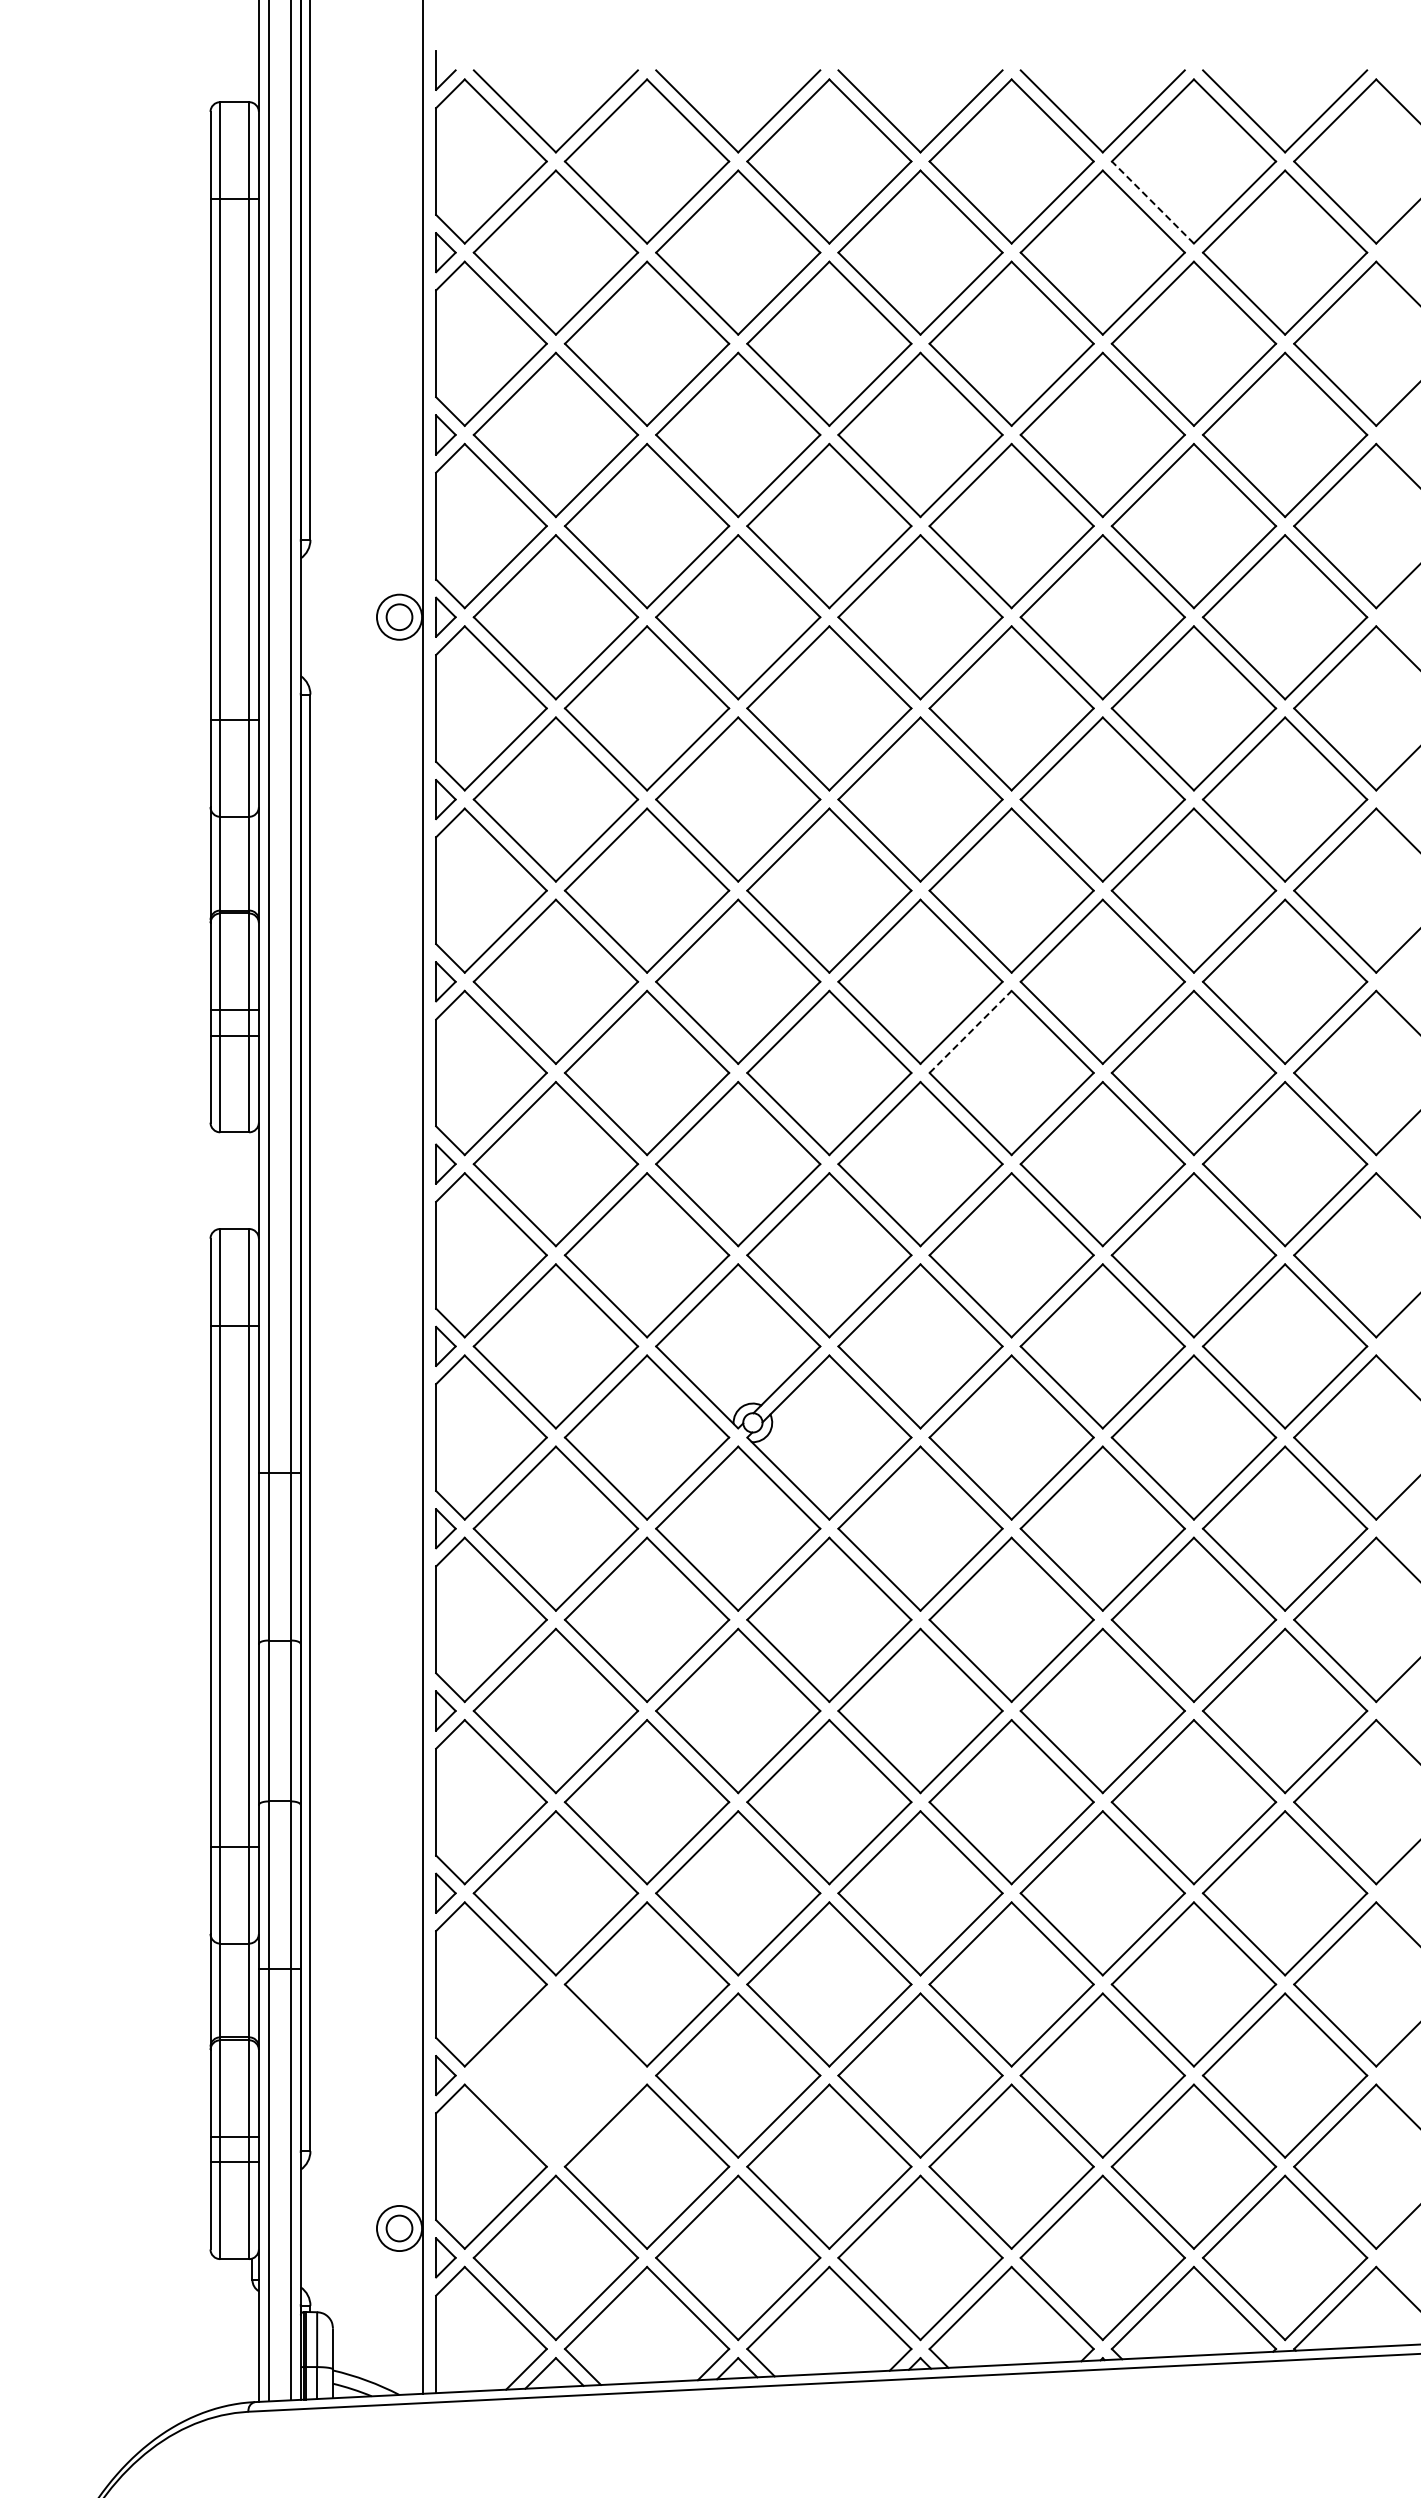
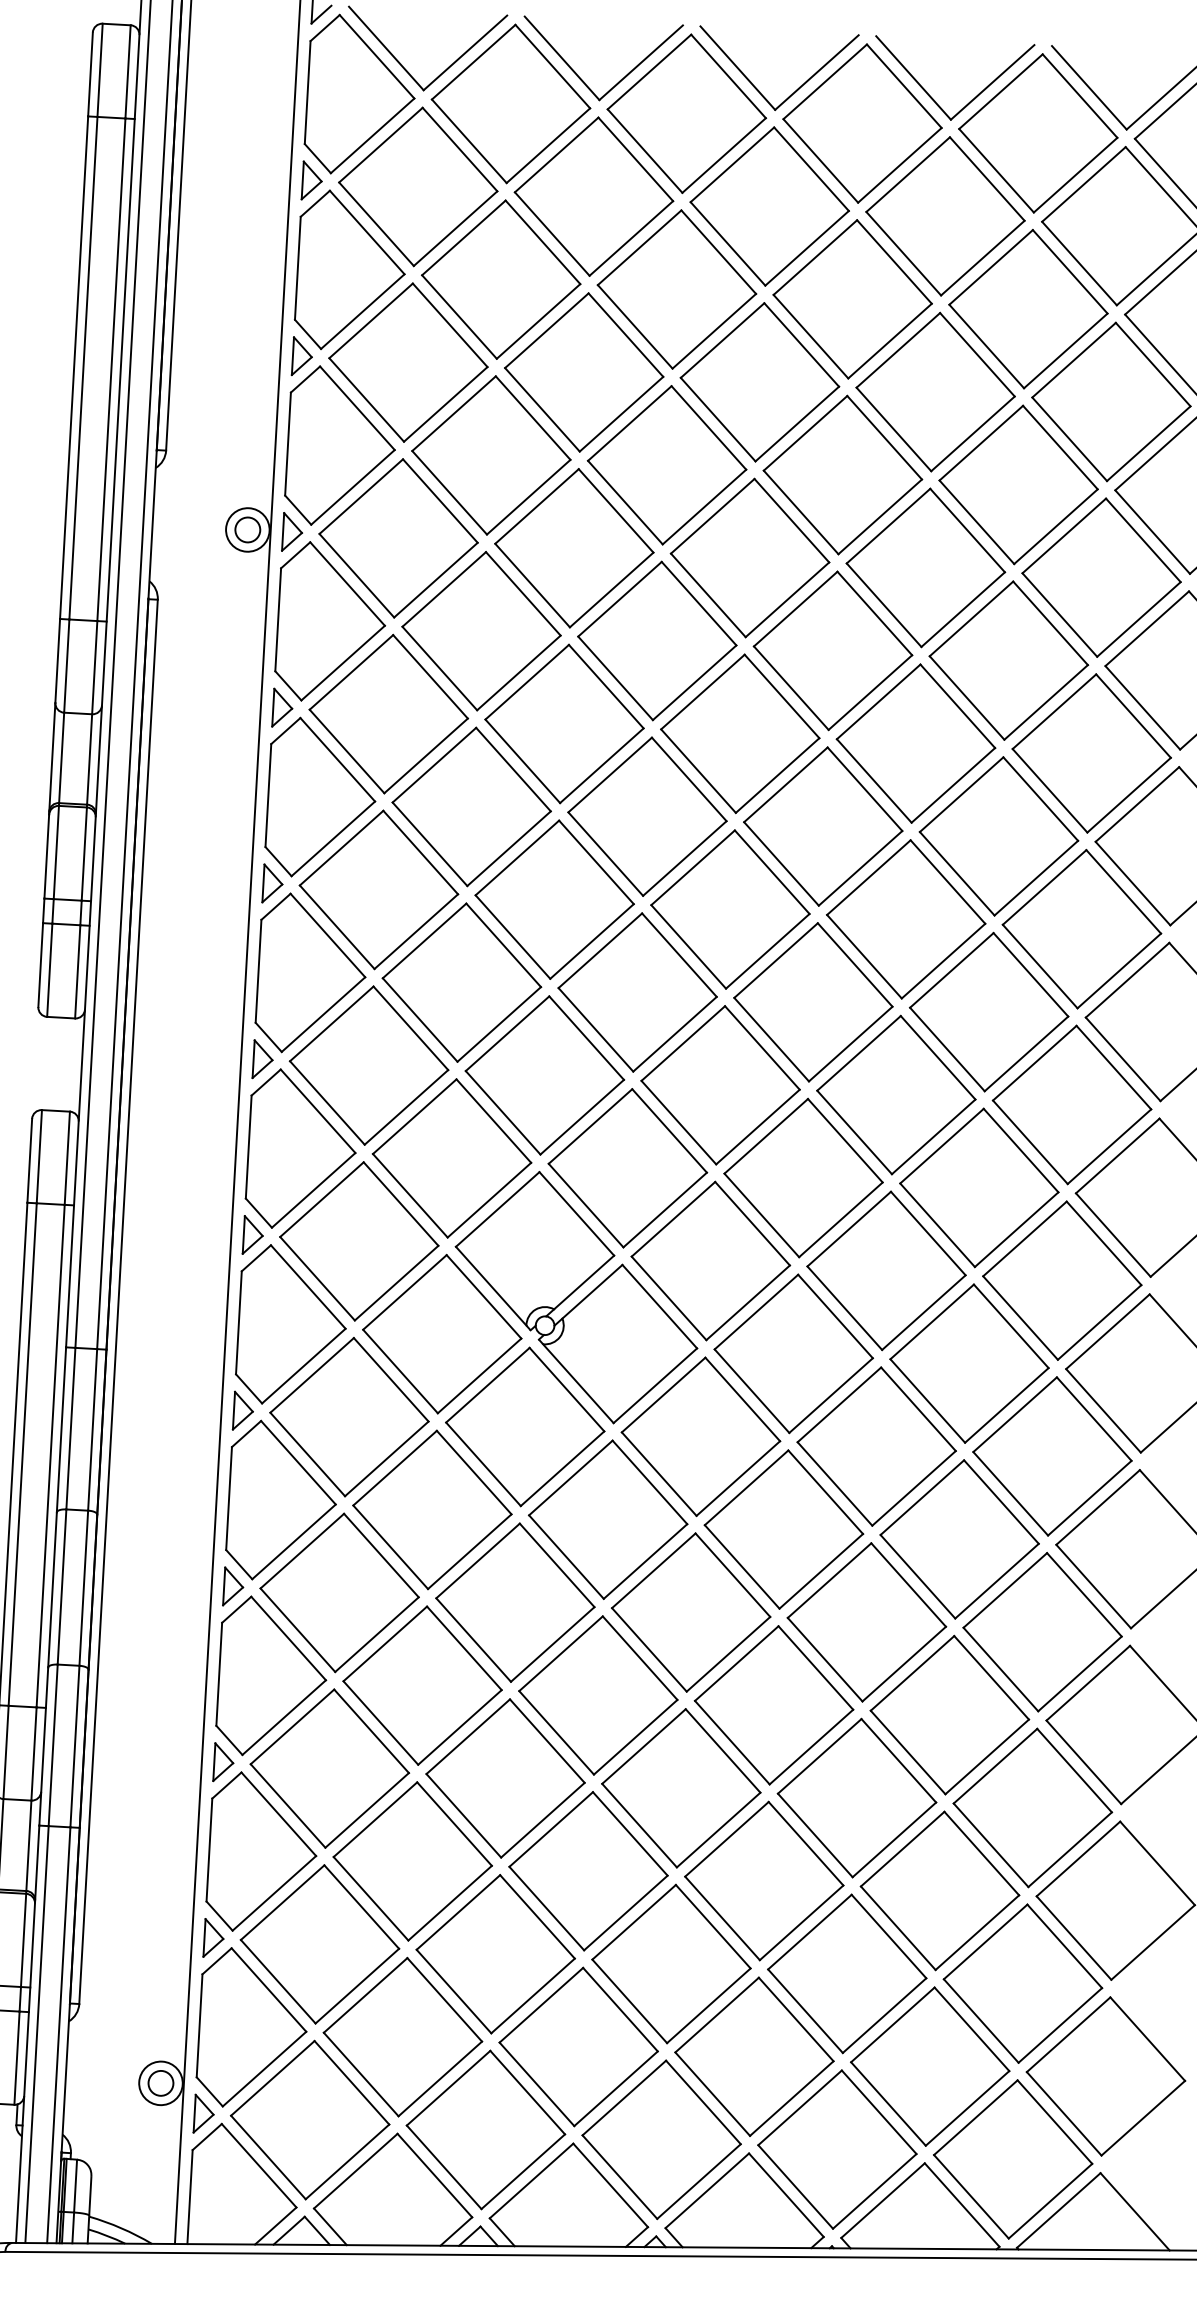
line: (1152, 202) -> (996, 170), dashed -> solid
line: (970, 1031) -> (775, 960), dashed -> solid
part: (555, 2075) -> (319, 1944), added

